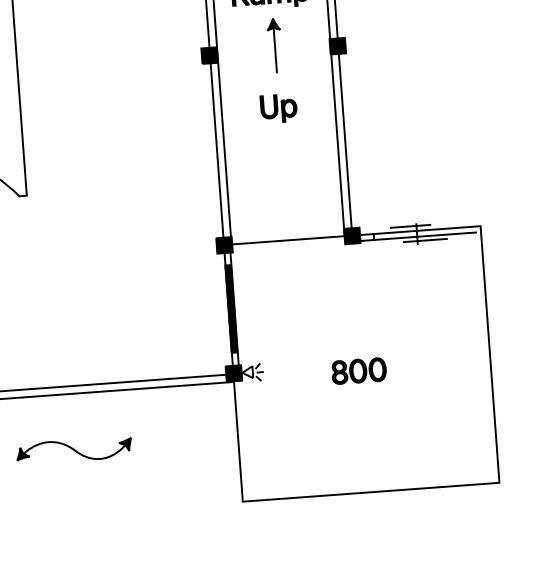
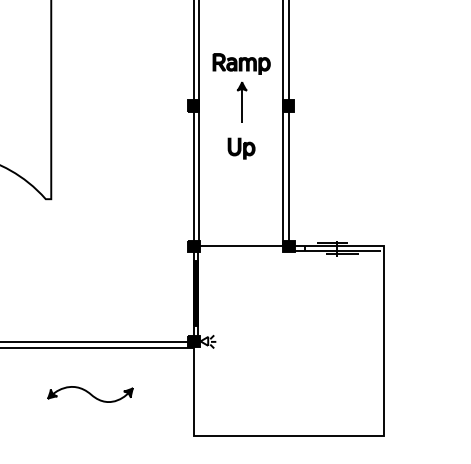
part: (359, 371) -> (286, 346), removed
part: (74, 450) -> (90, 394), moved

